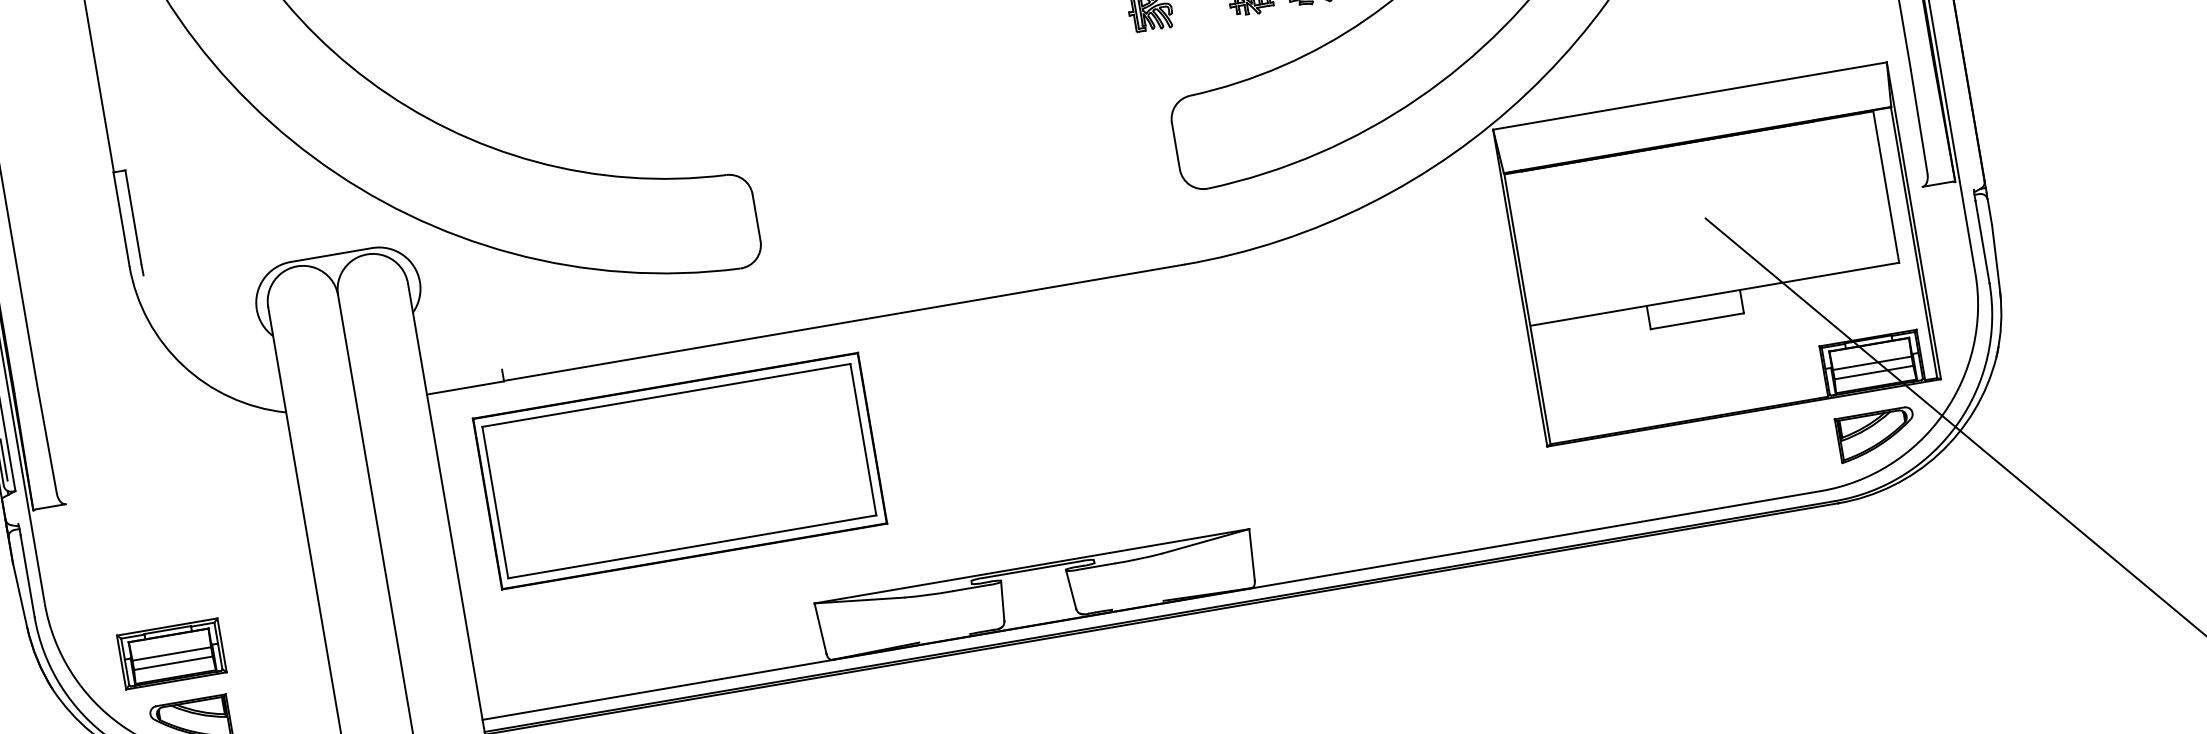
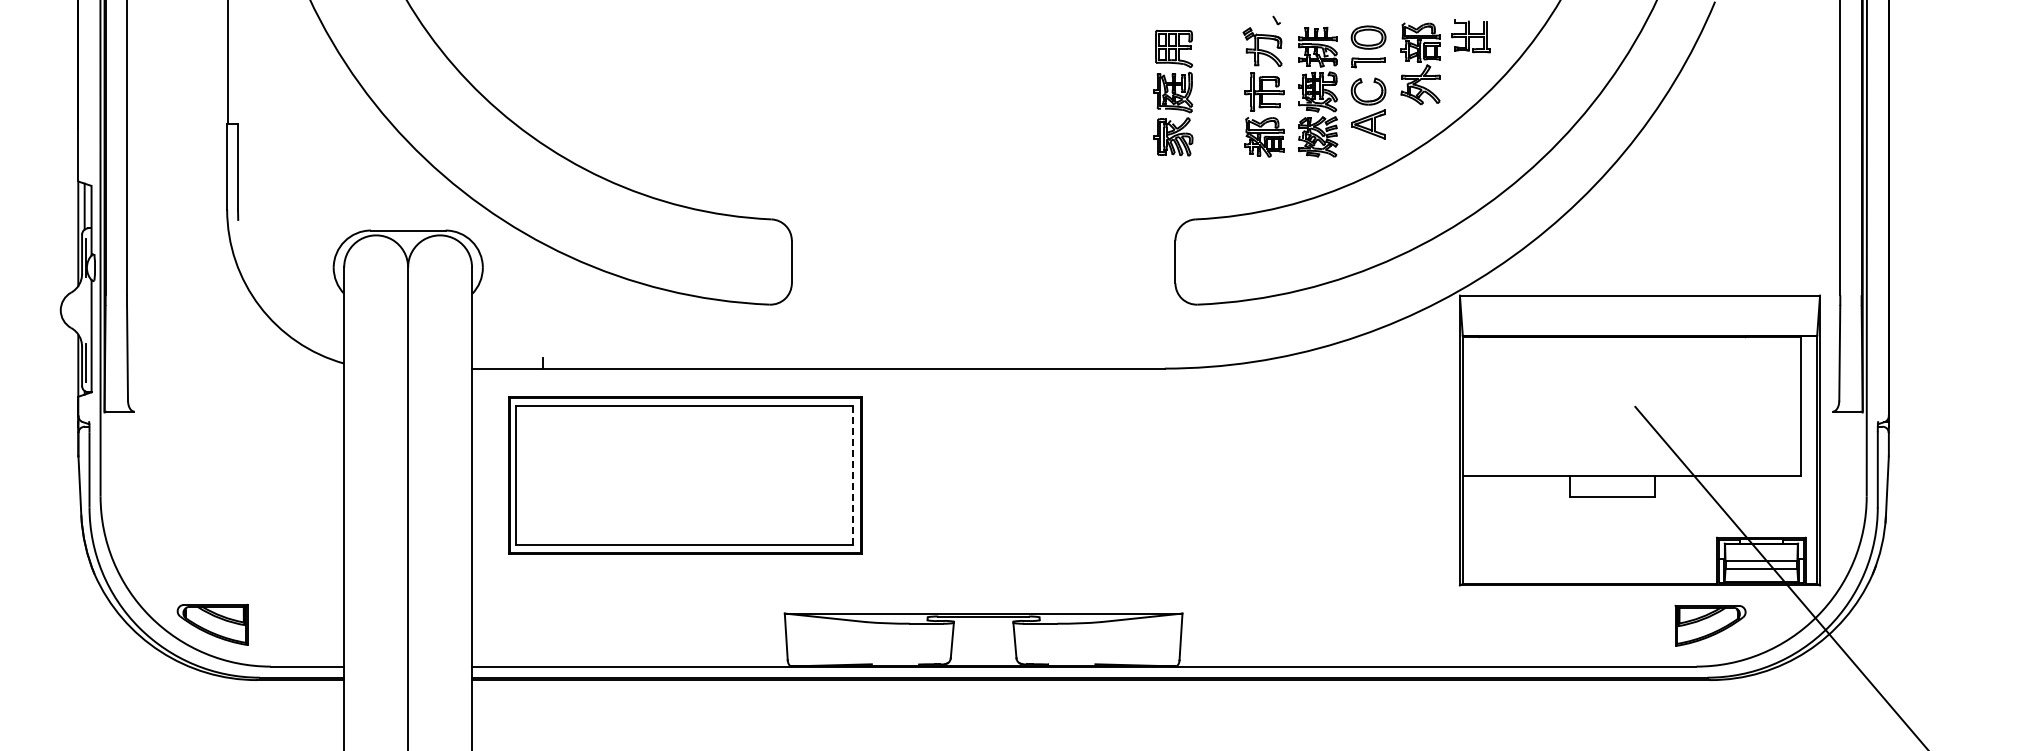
part: (1876, 434) -> (1710, 625), moved
line: (863, 438) -> (853, 474), solid -> dashed
part: (171, 653) -> (205, 560), removed

